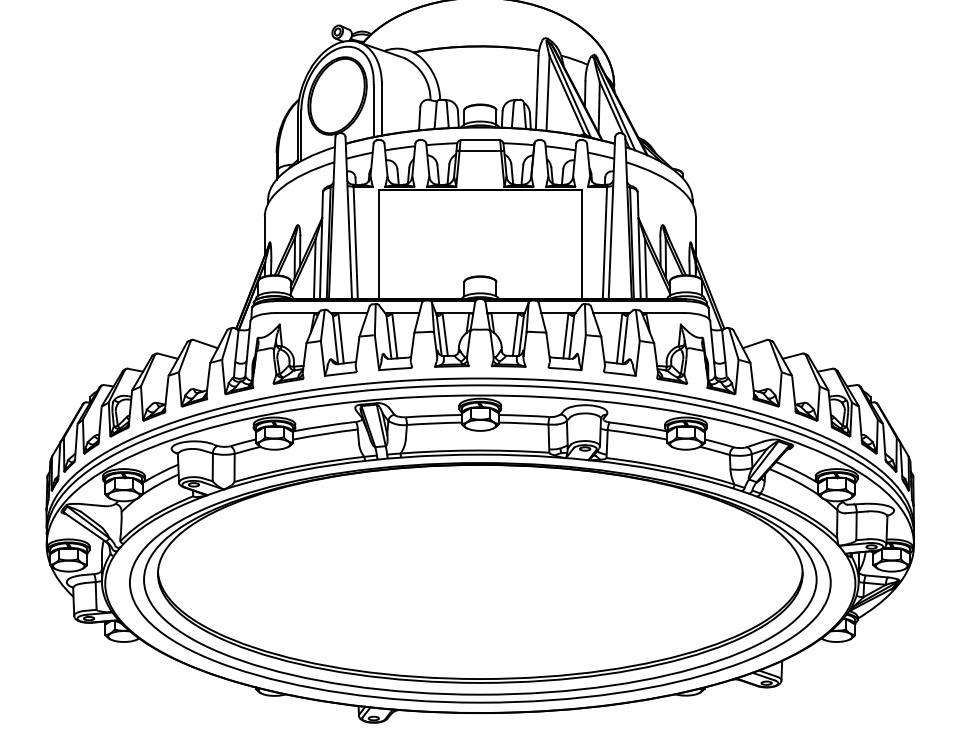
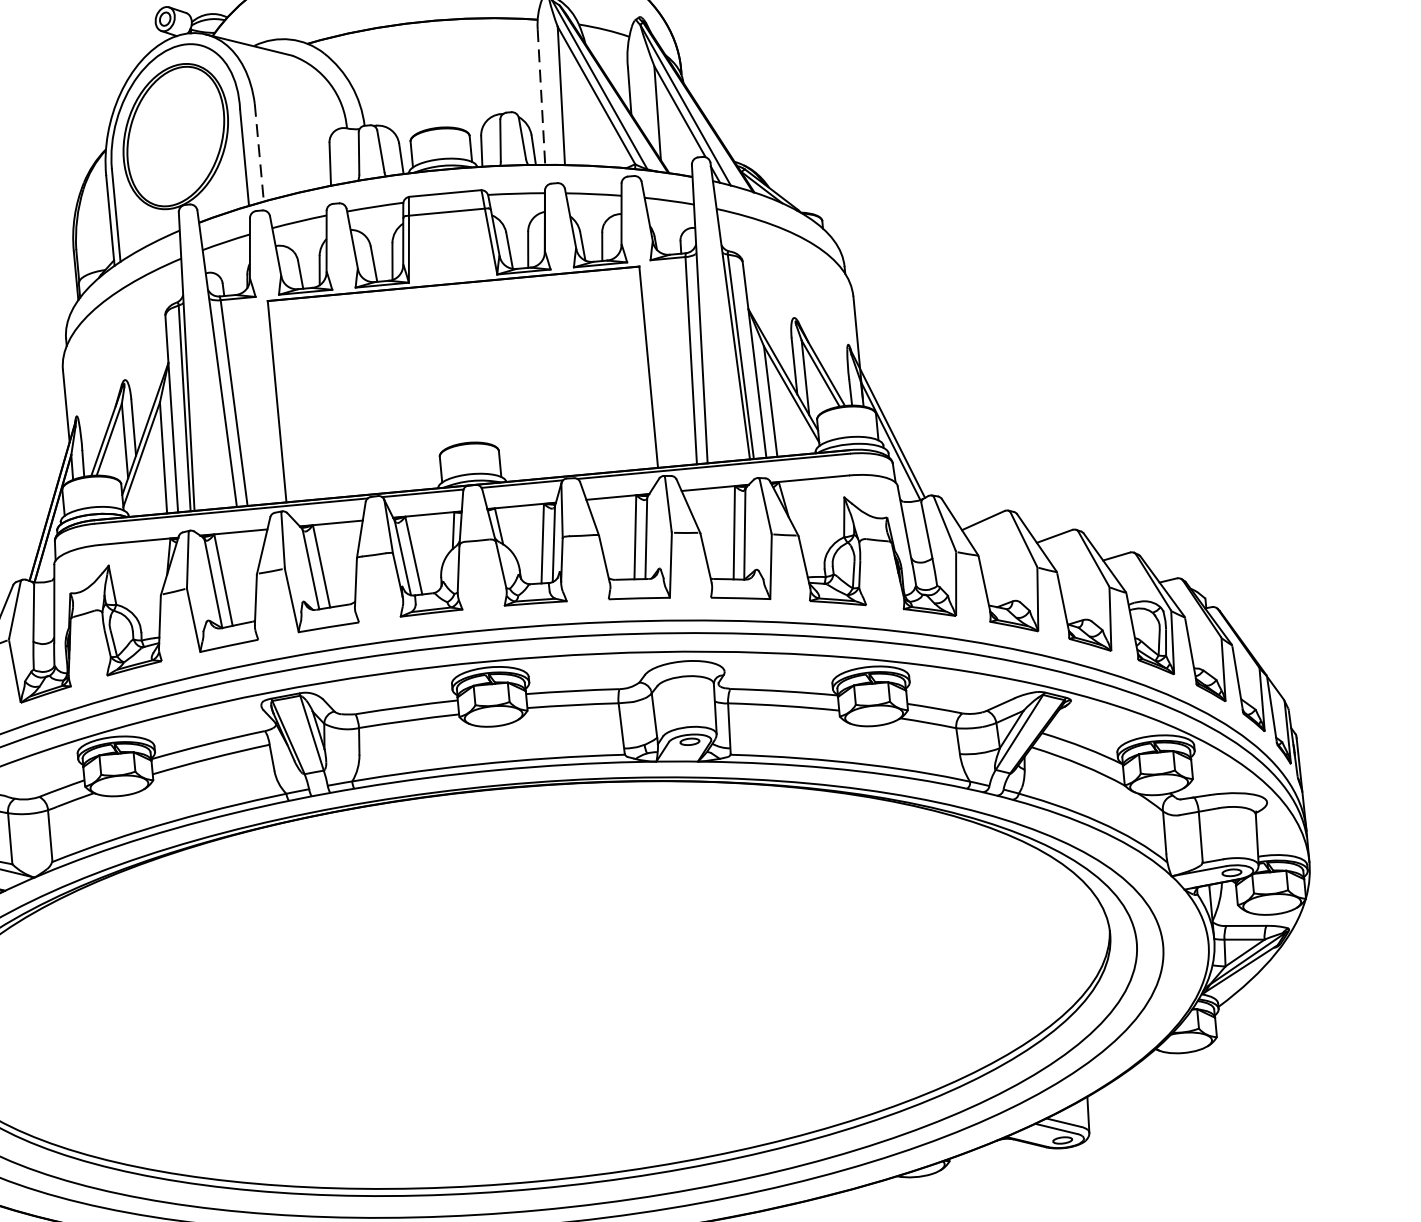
line: (537, 92) -> (541, 96), solid -> dashed
line: (381, 108) -> (258, 151), solid -> dashed

